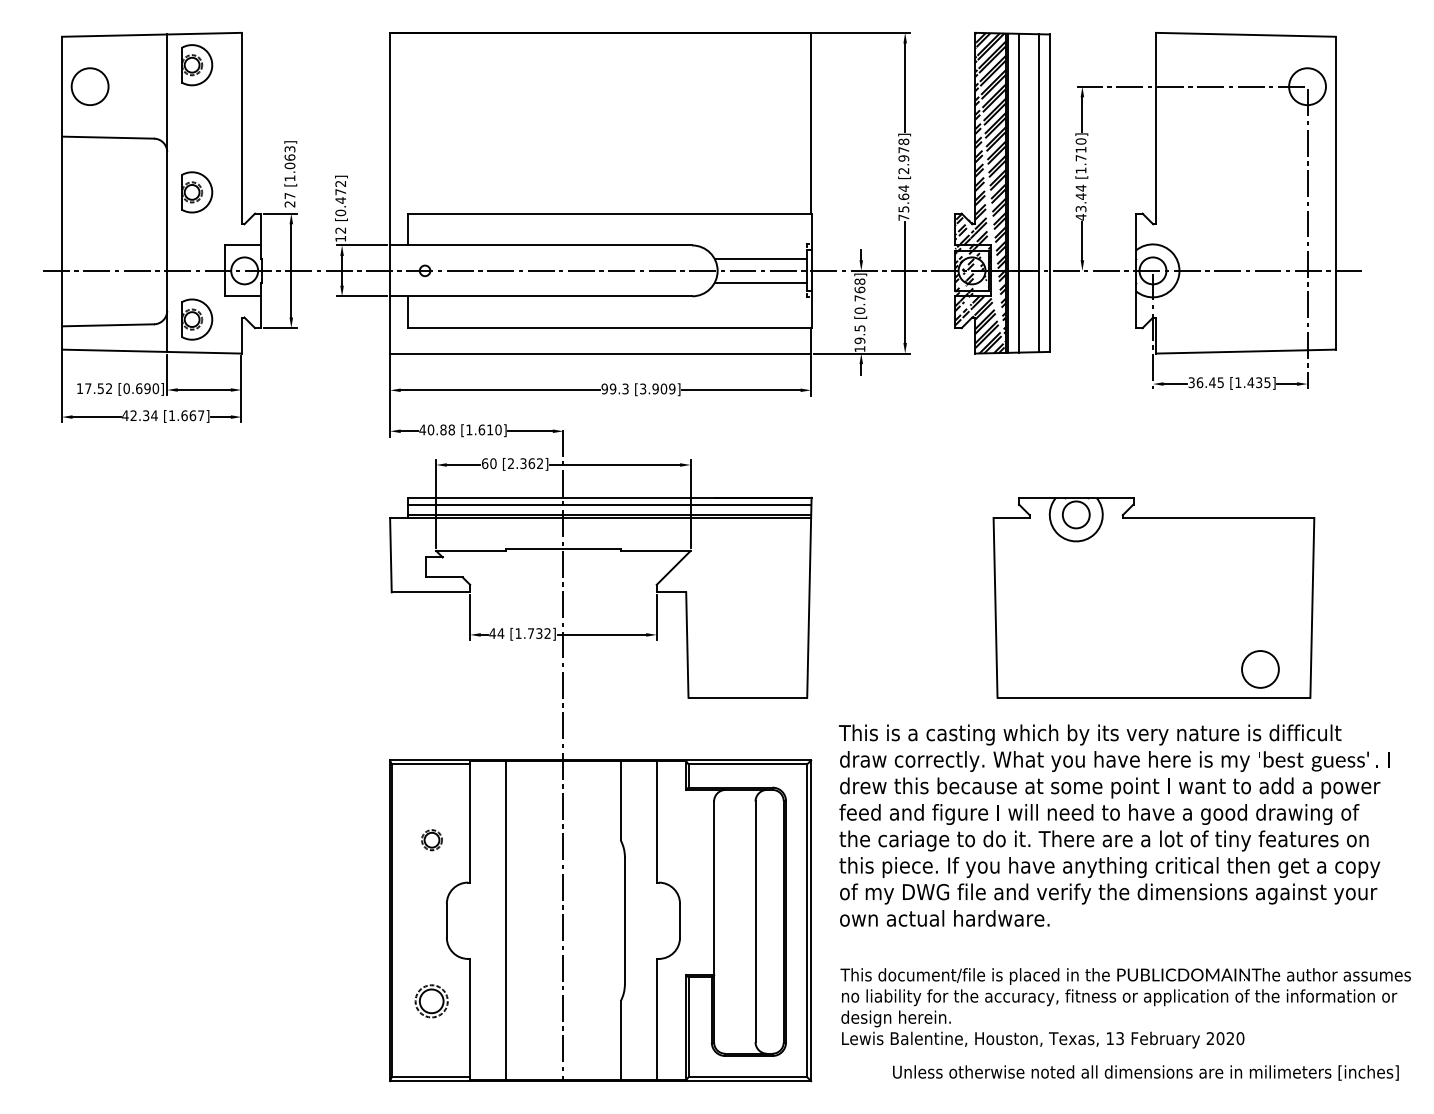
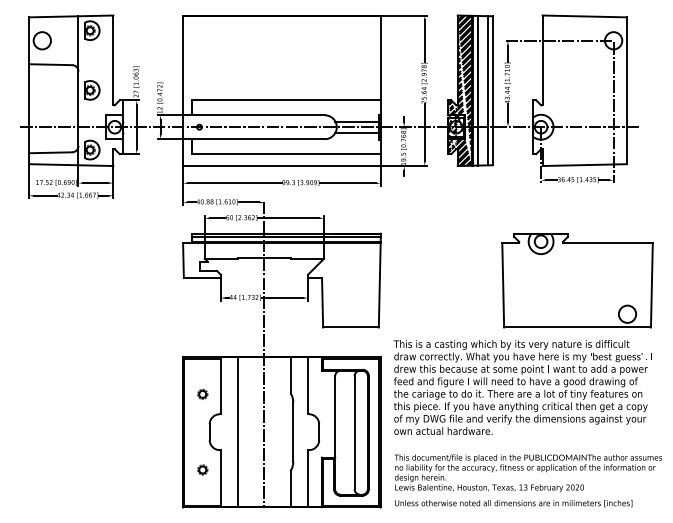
part: (1153, 597) -> (577, 280), moved
part: (431, 1000) -> (202, 469), size x0.62
text: (1145, 1072) -> (513, 503), moved

